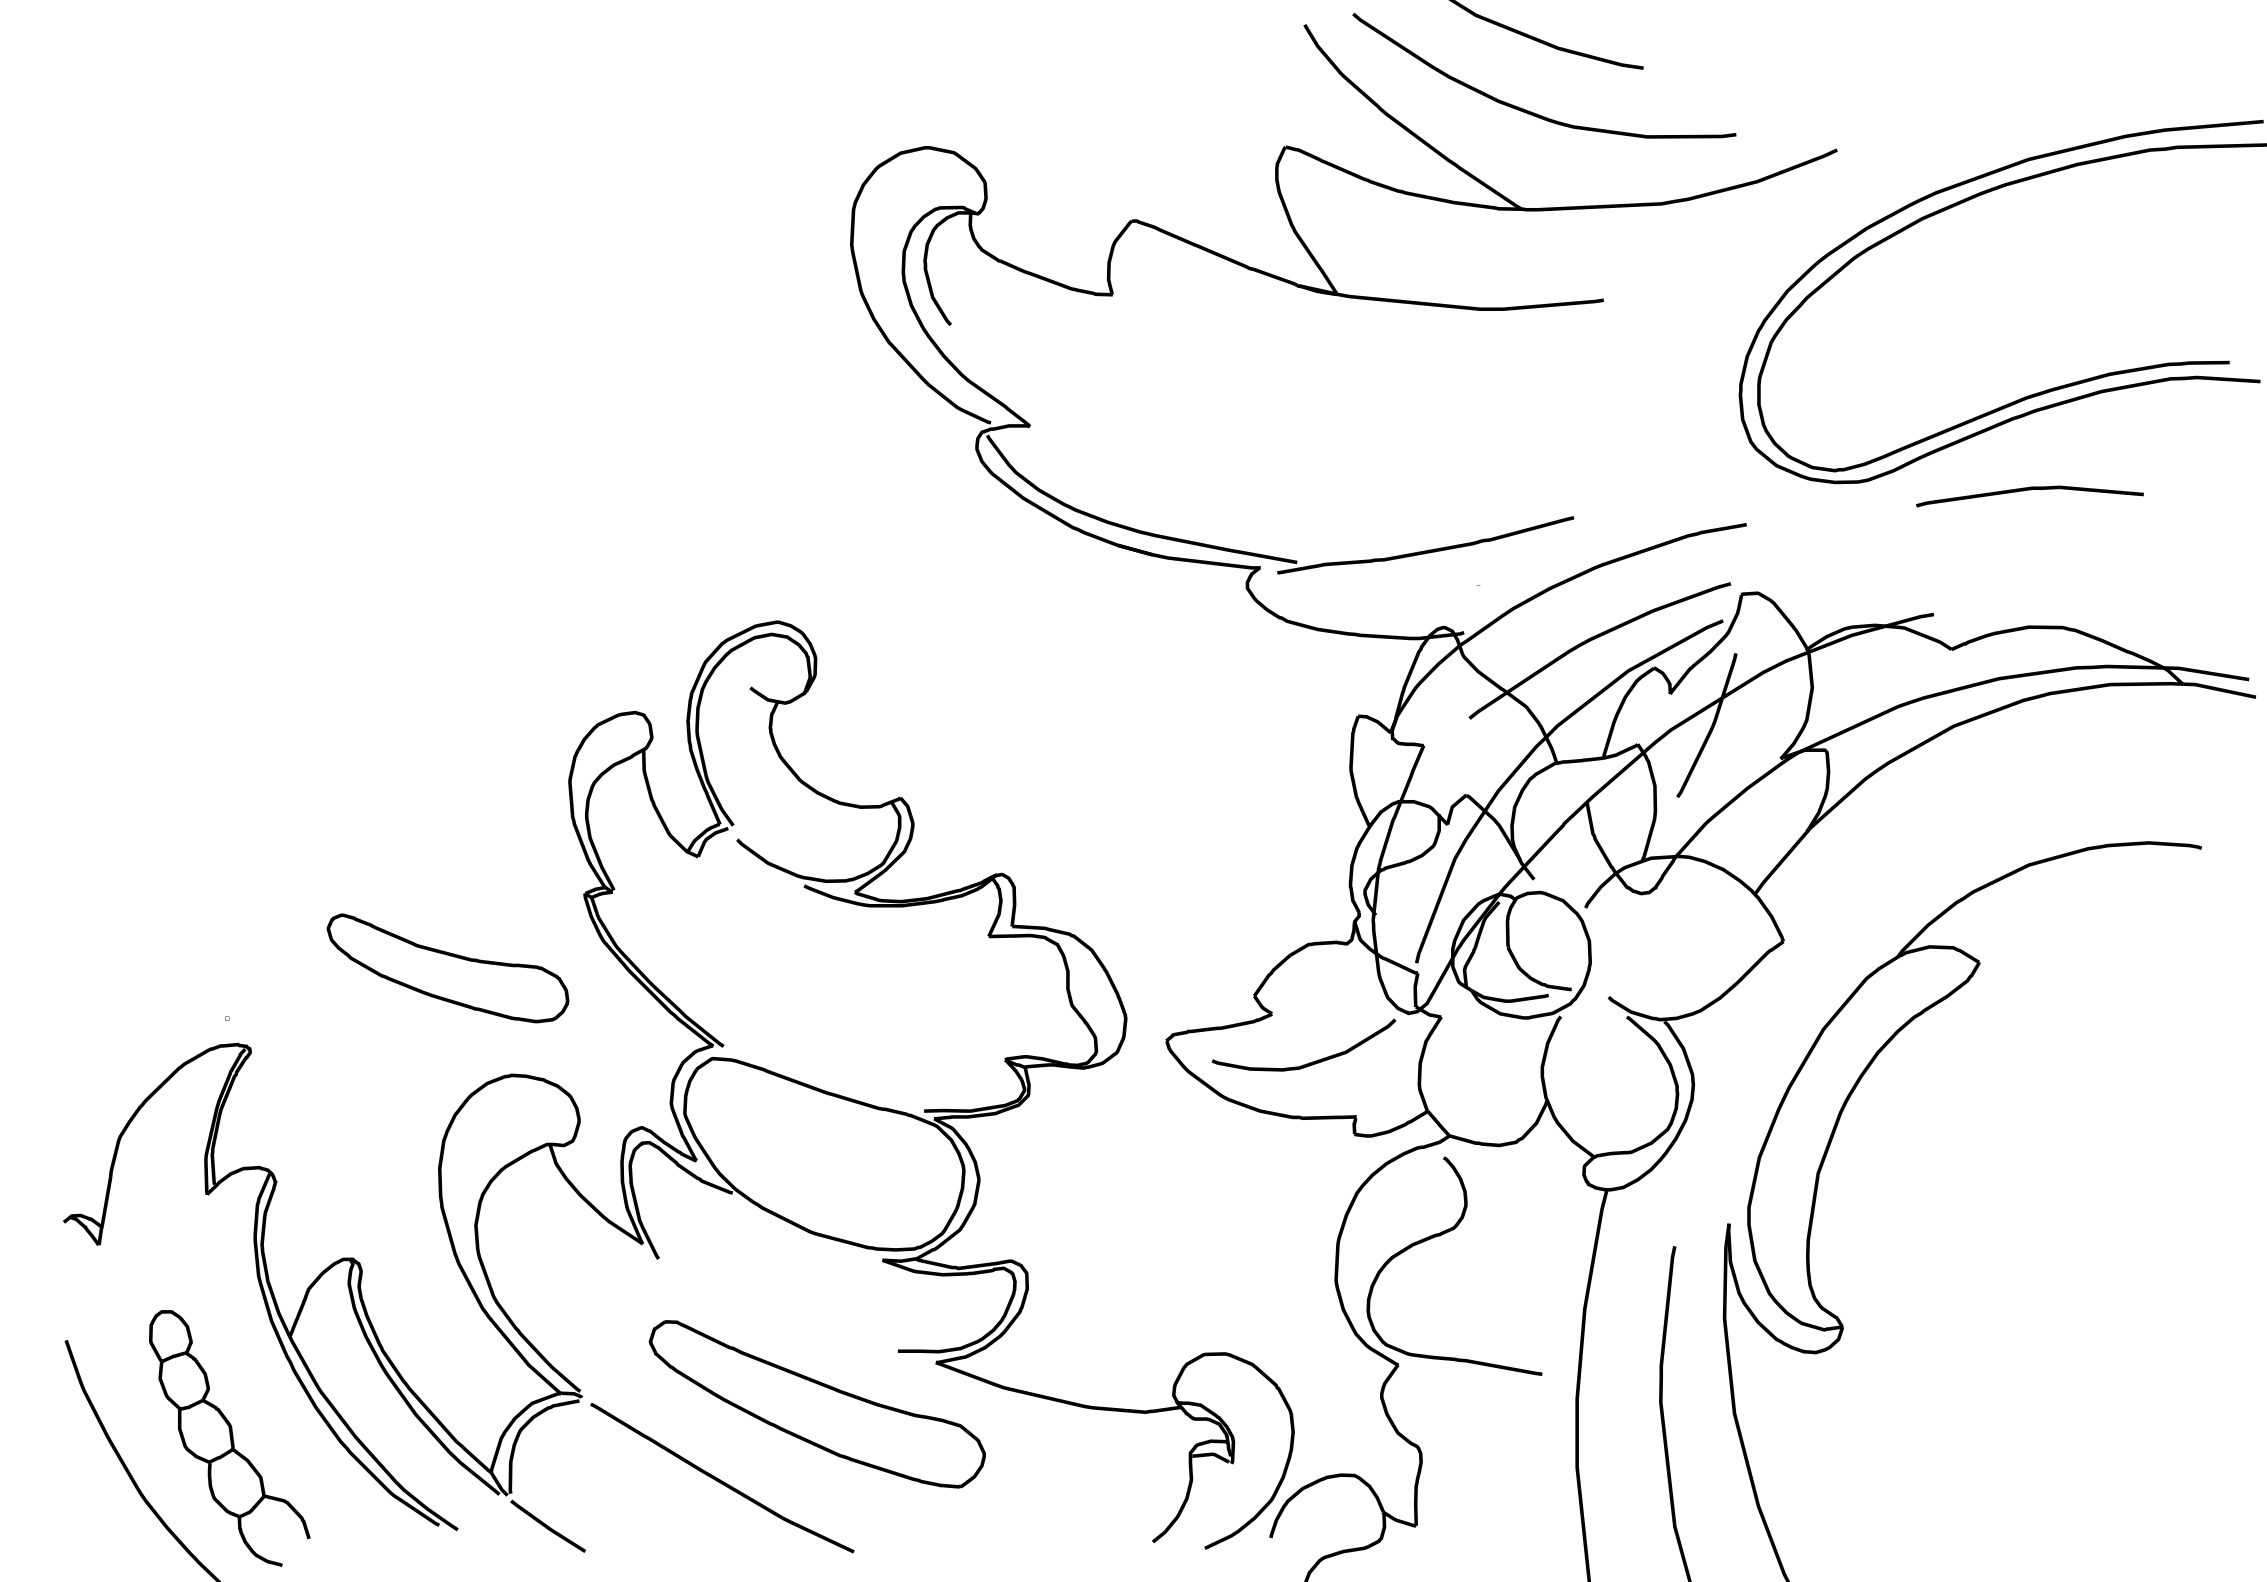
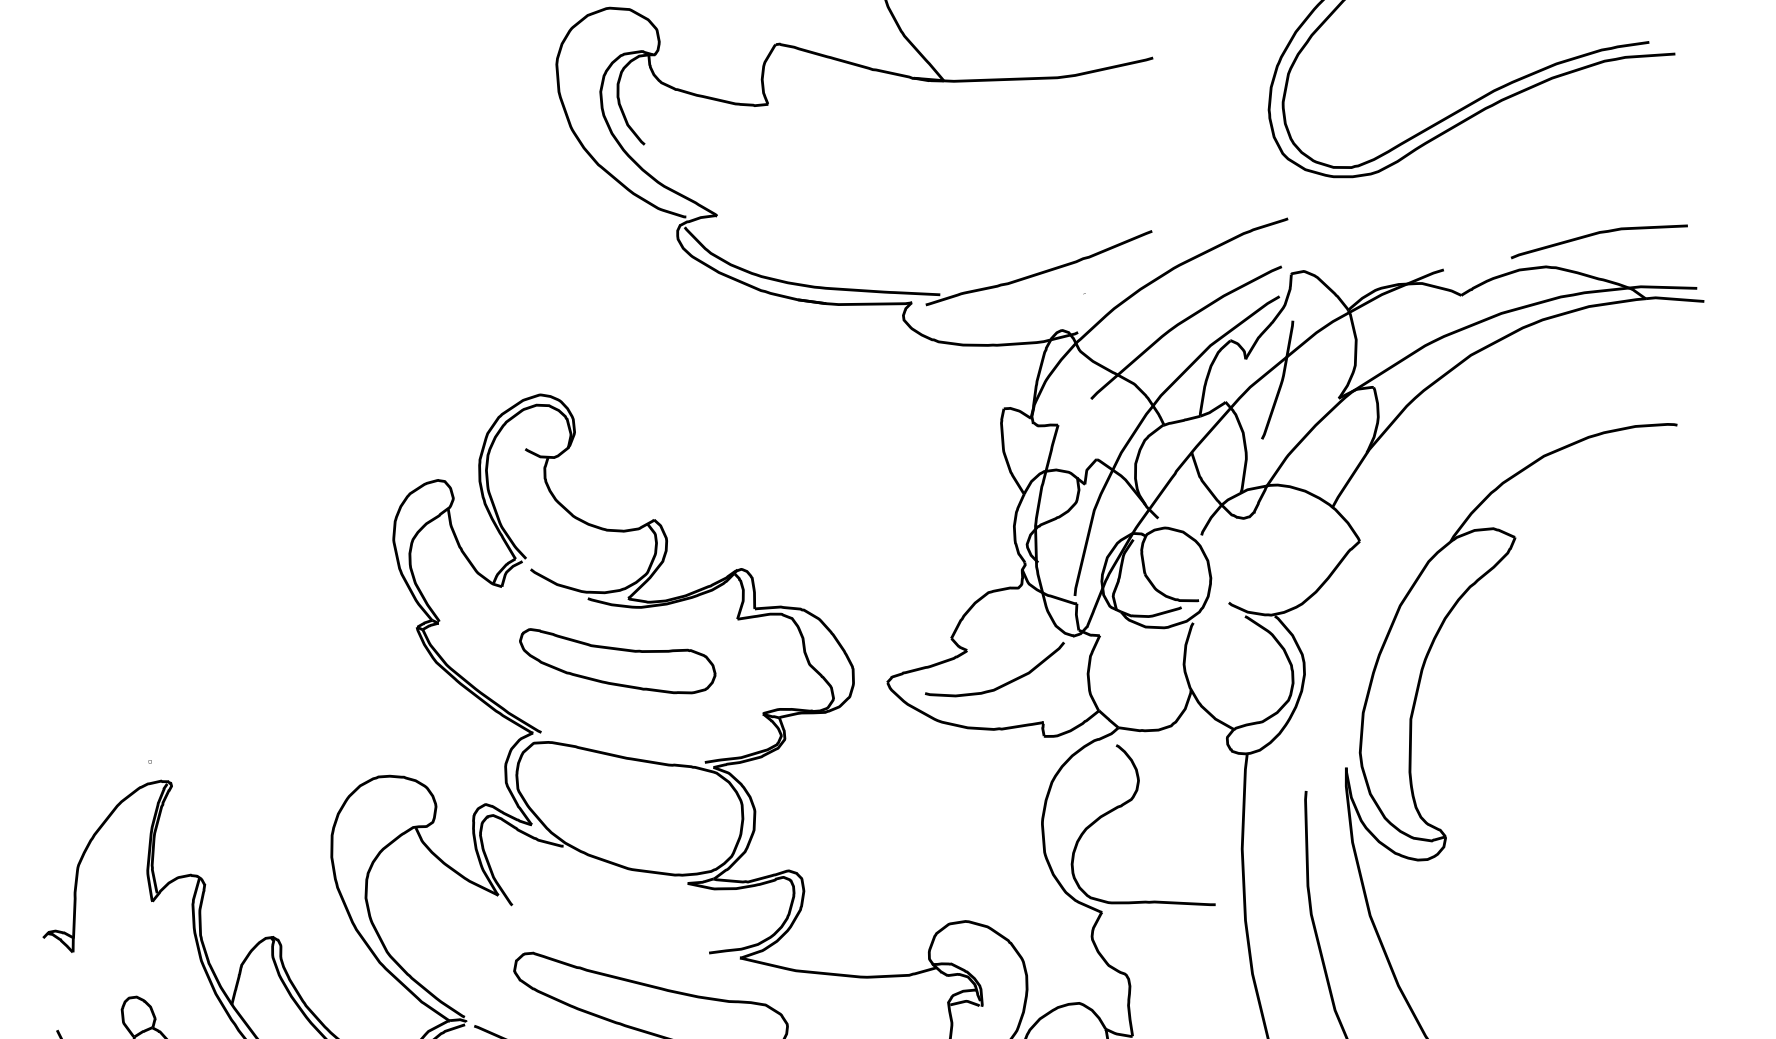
curve: (2029, 490) -> (1598, 234), moved
part: (447, 968) -> (617, 660), moved

